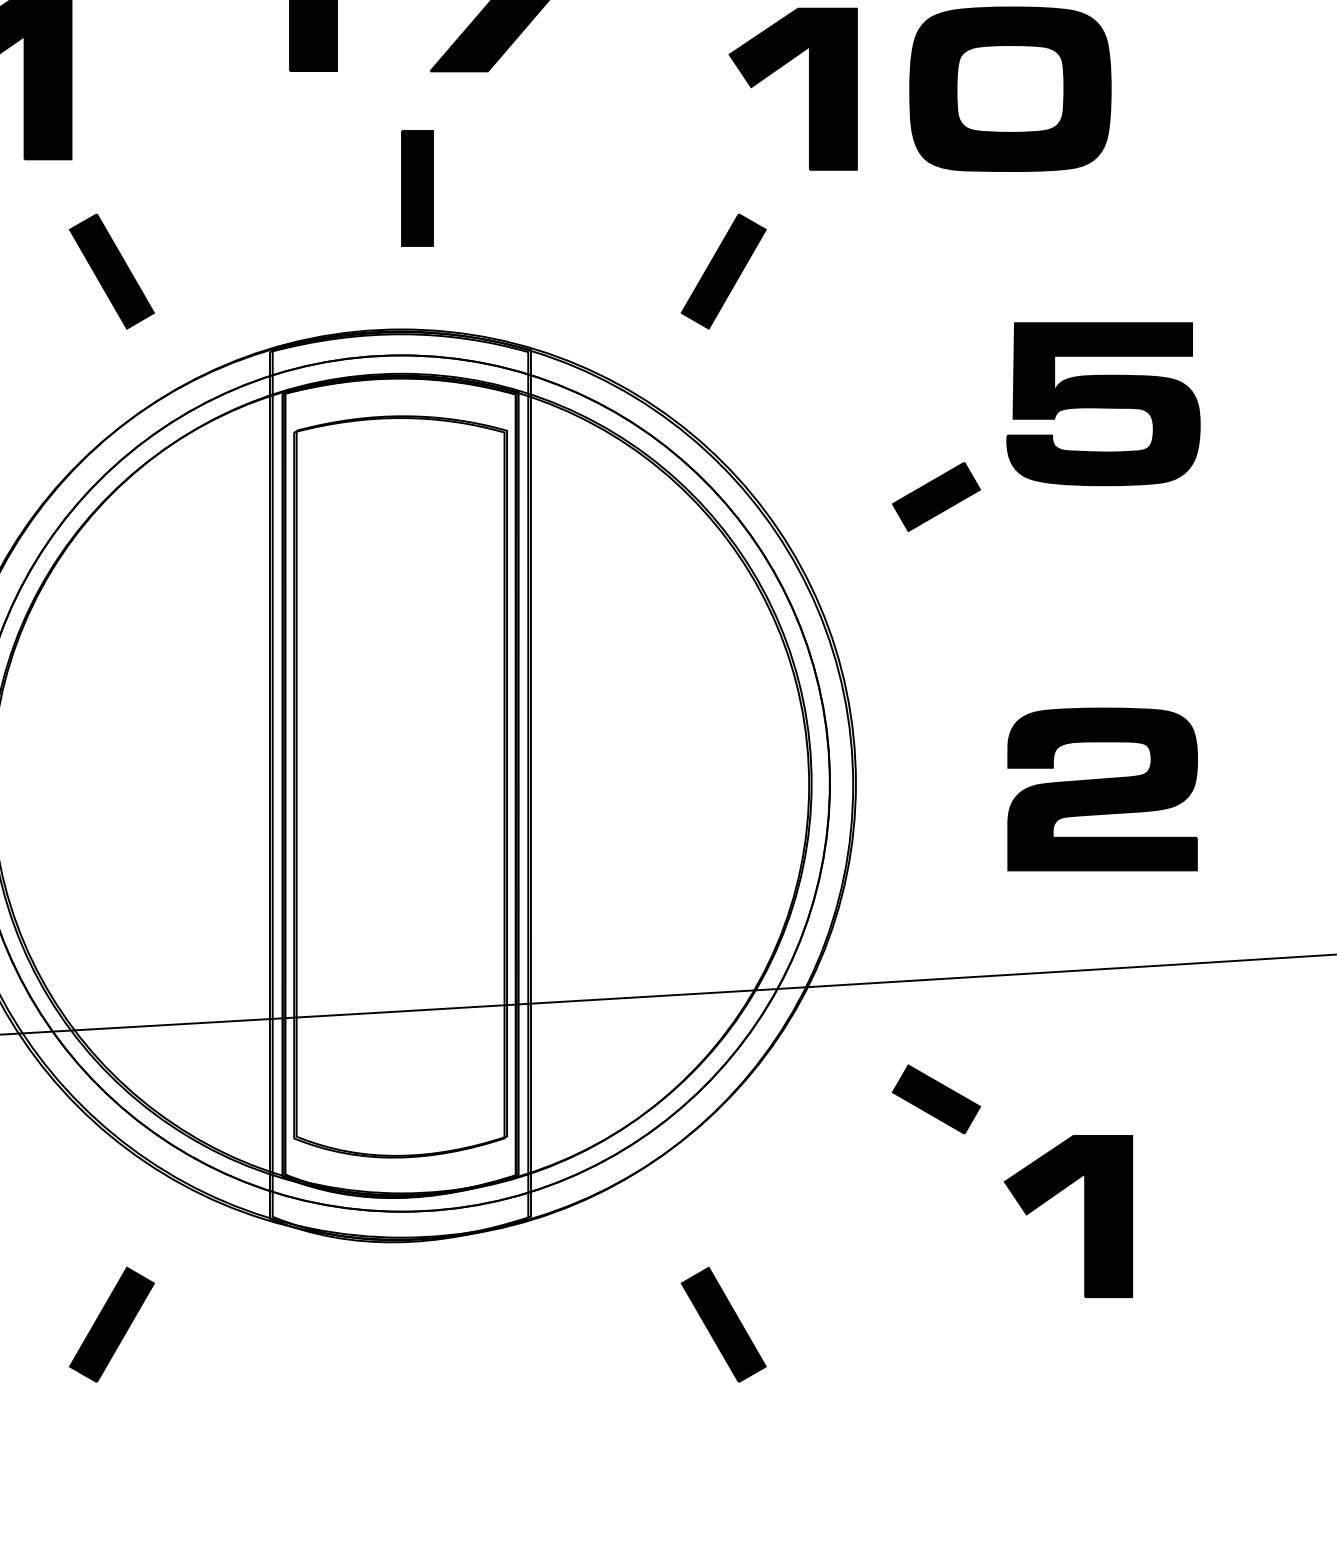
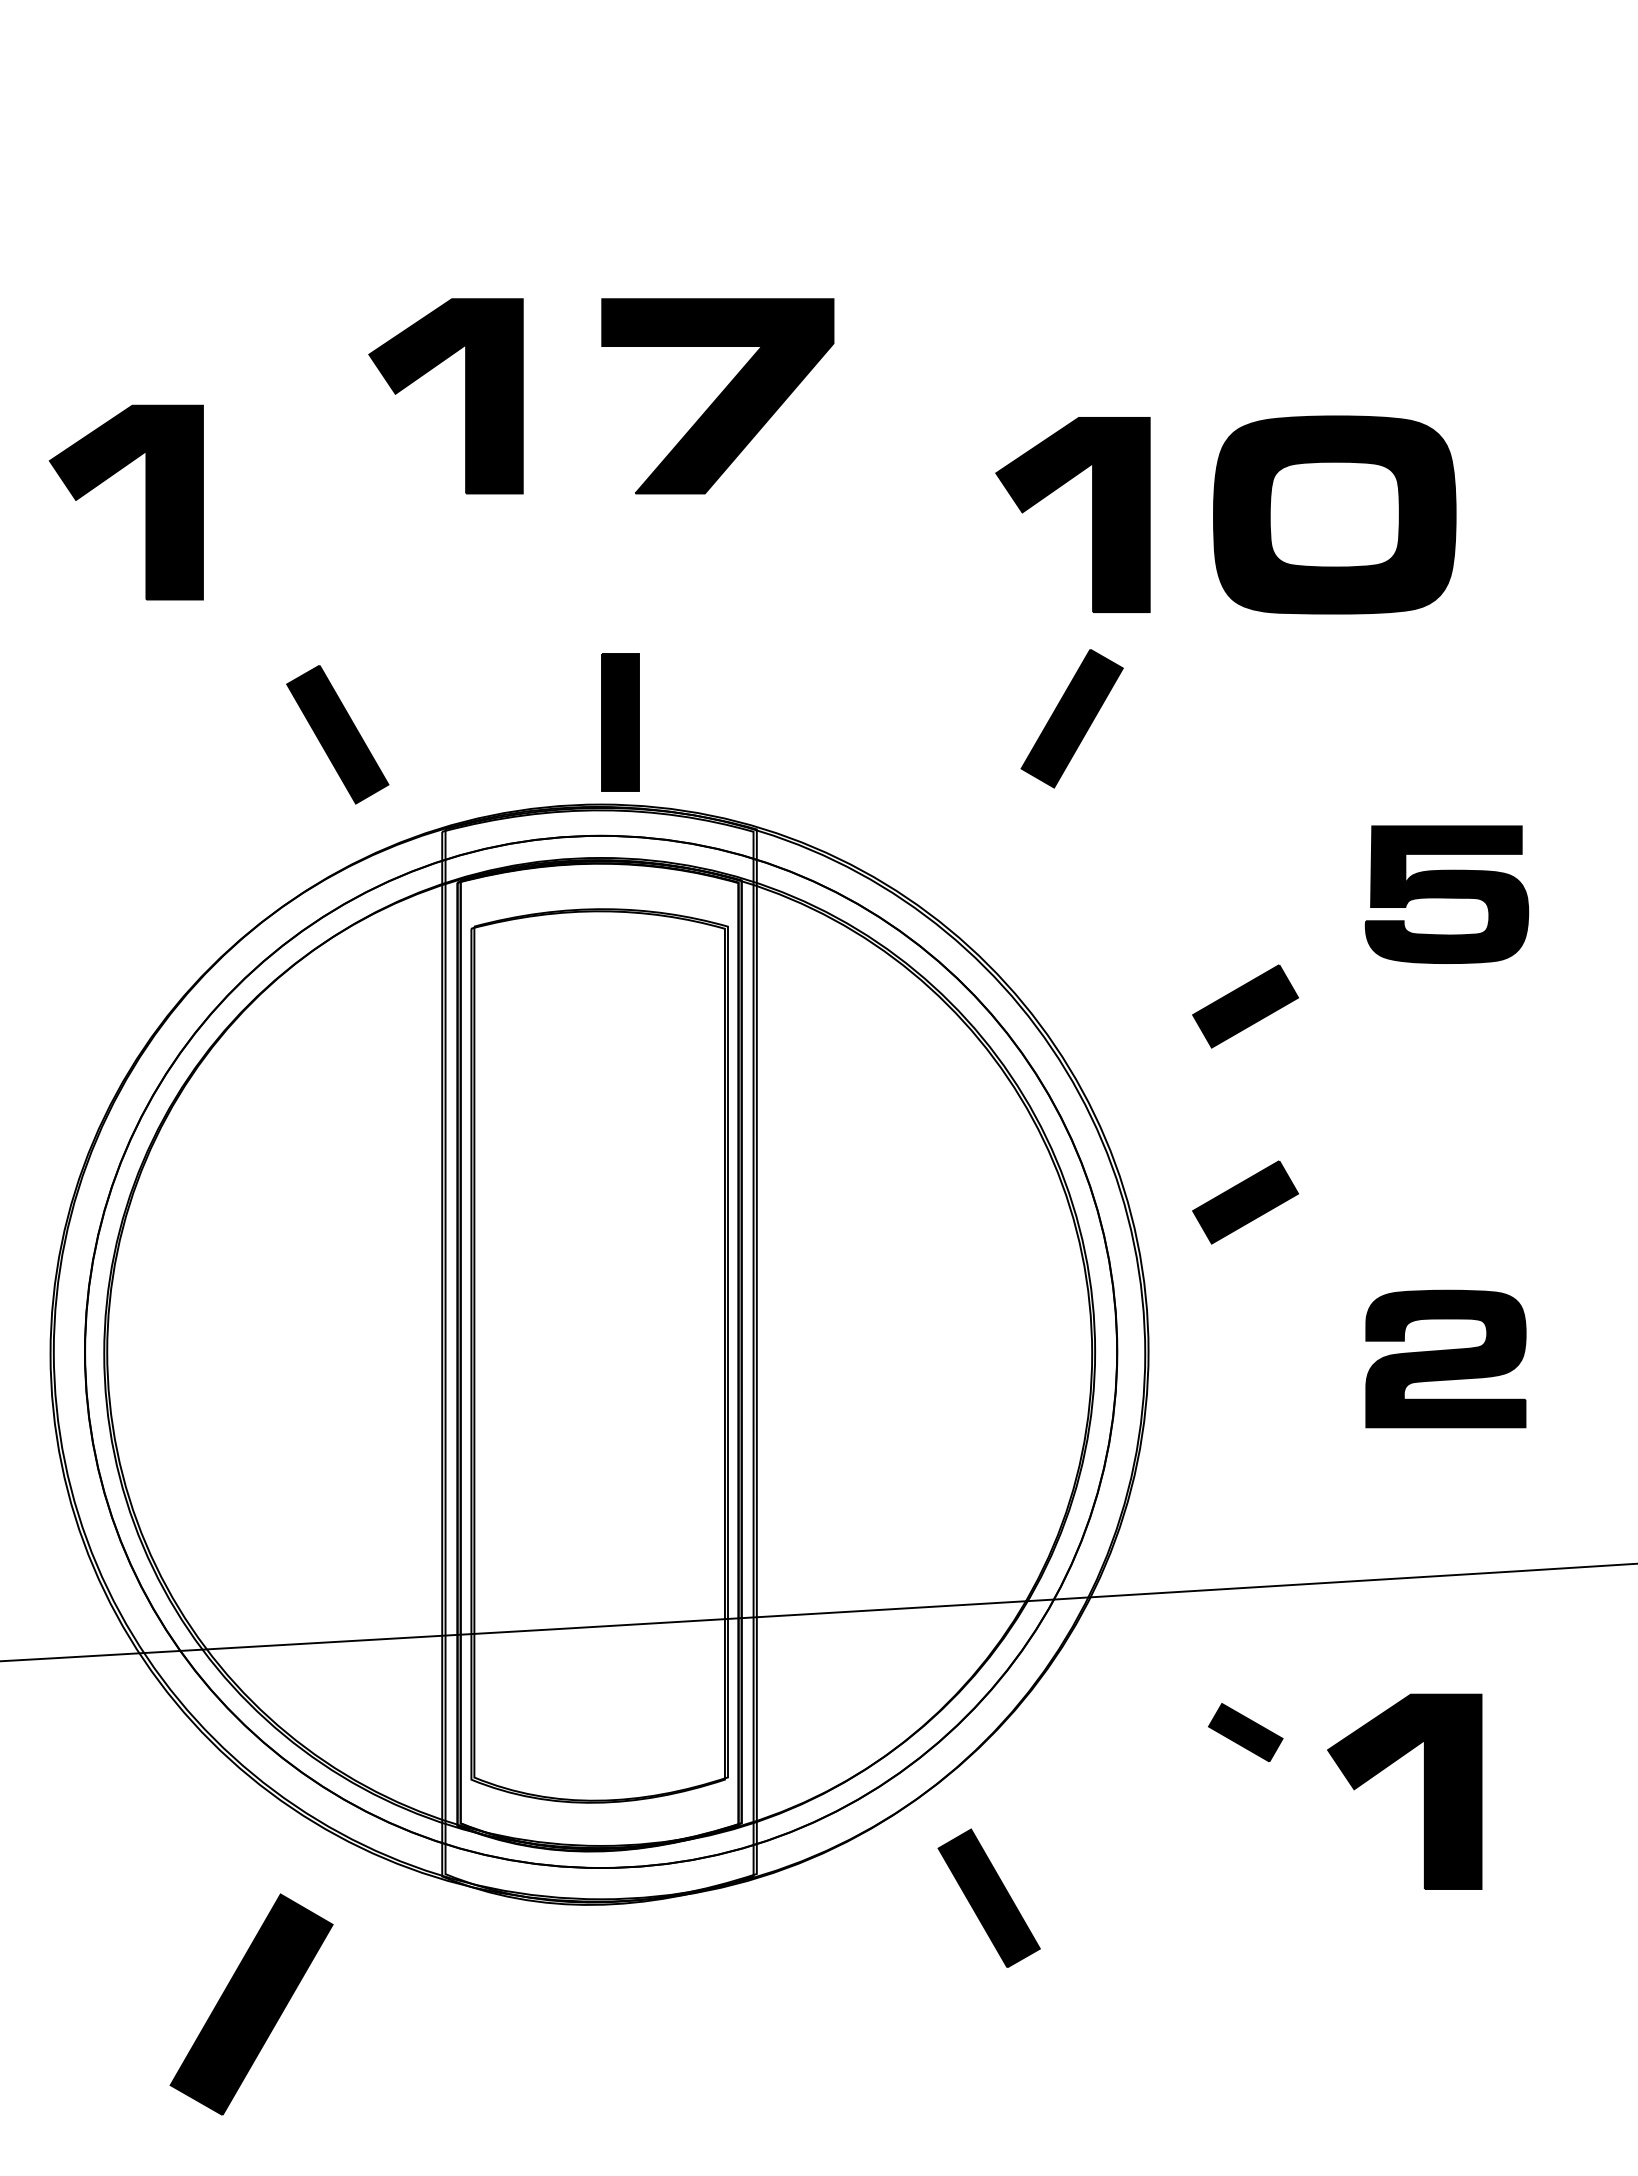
part: (417, 188) -> (620, 722), moved
part: (111, 271) -> (337, 734), moved
part: (723, 271) -> (1071, 718), moved
part: (1103, 404) -> (1446, 894), size x0.7
part: (936, 659) -> (1245, 1202), added
part: (1102, 789) -> (1445, 1358), size x0.7
part: (936, 1099) -> (1245, 1732), size x0.7
part: (1084, 1216) -> (1424, 1791), moved
part: (111, 1324) -> (251, 2003), size x1.6
part: (723, 1324) -> (988, 1897), moved

